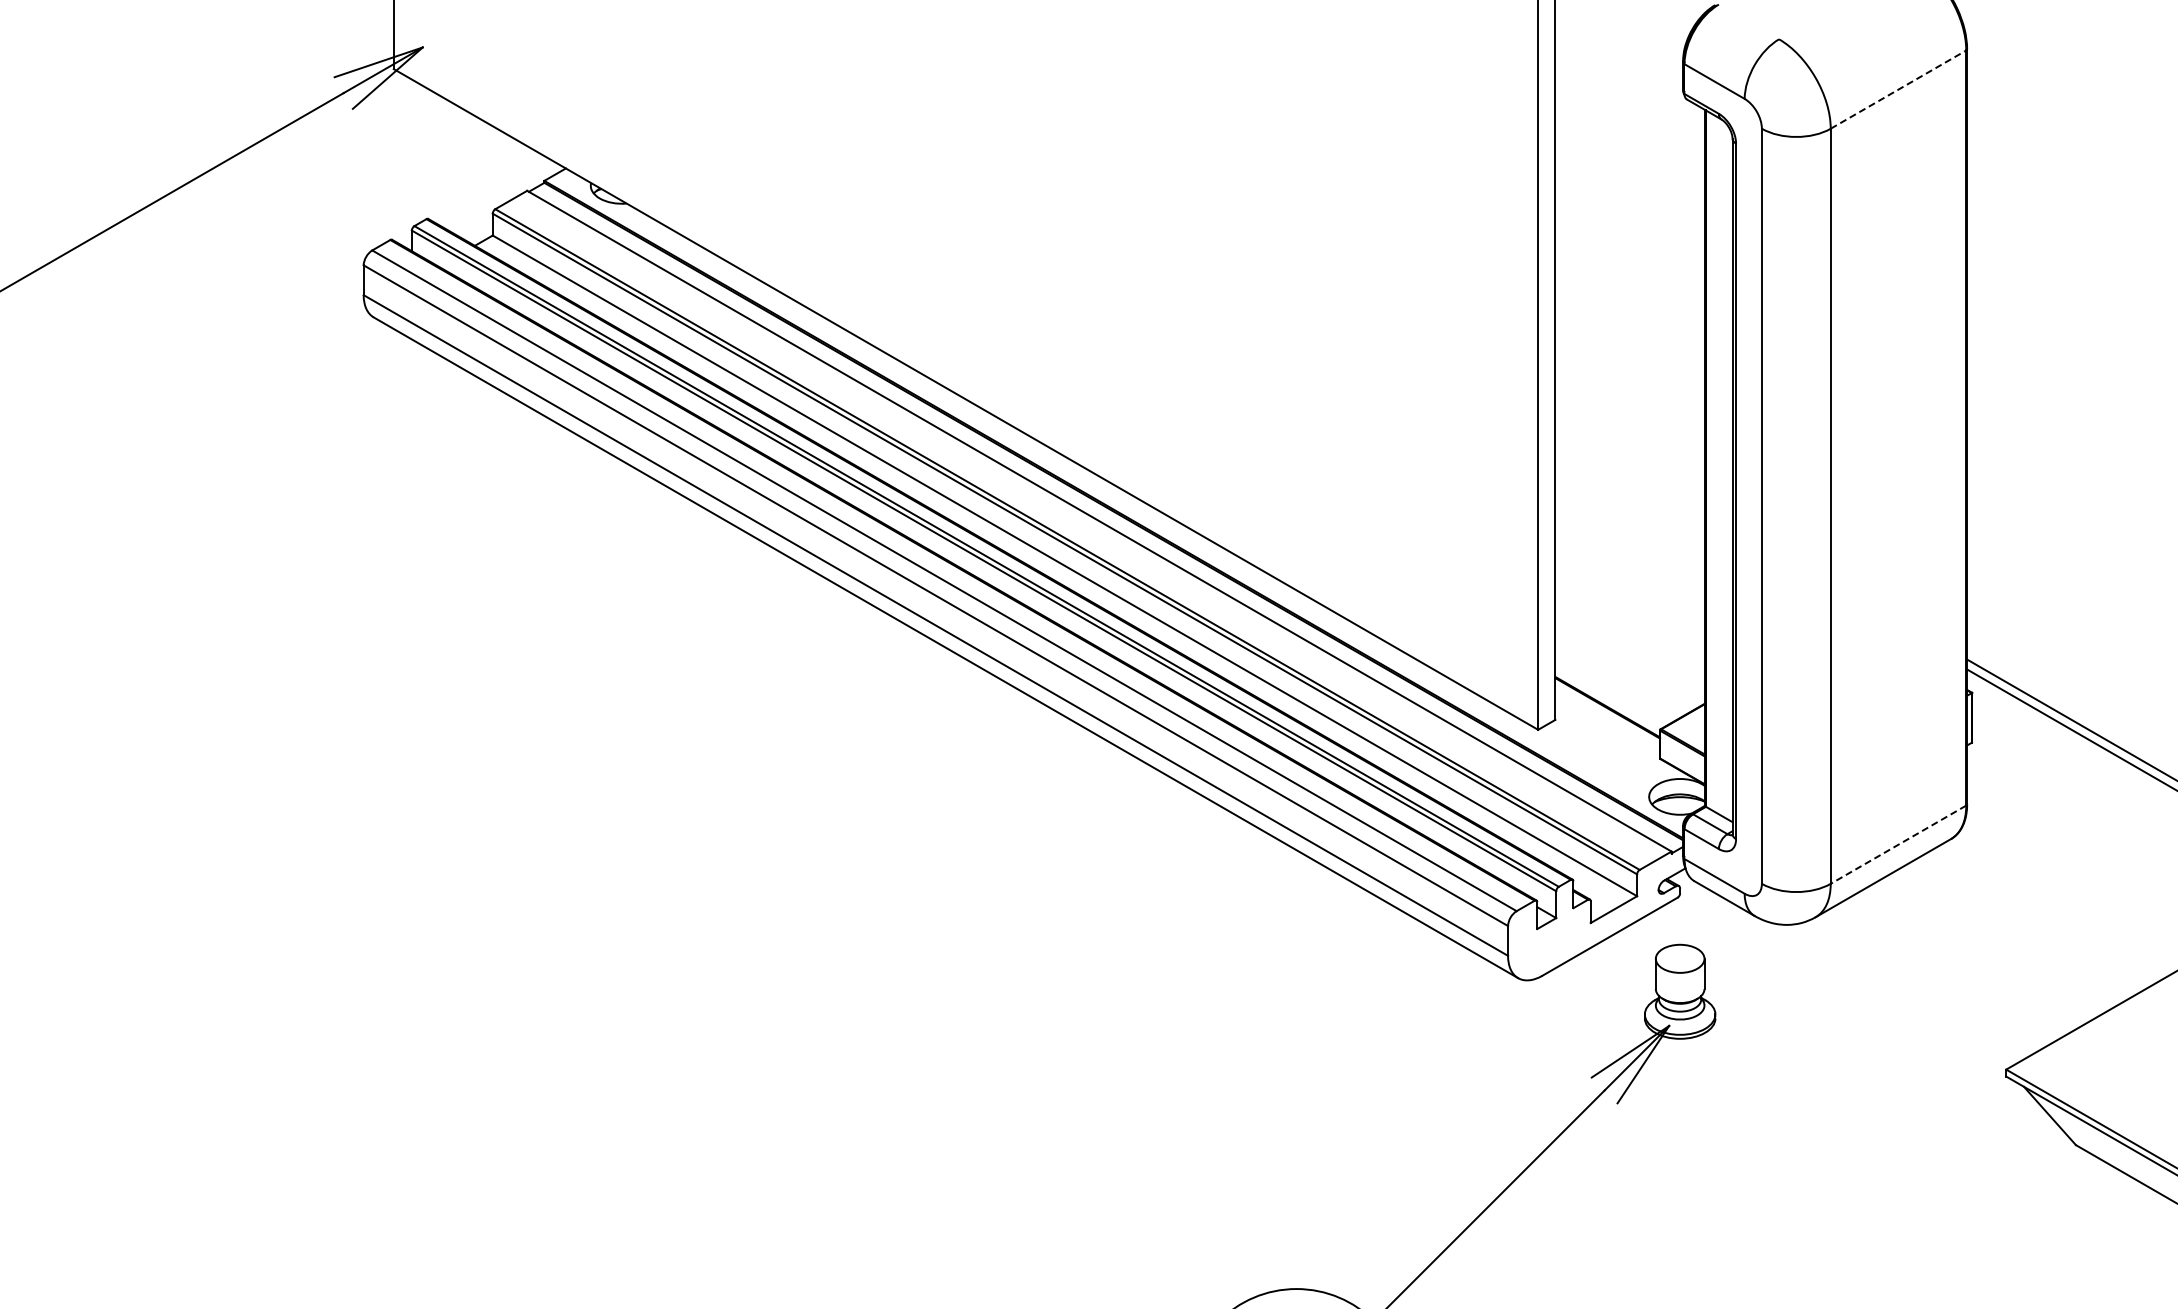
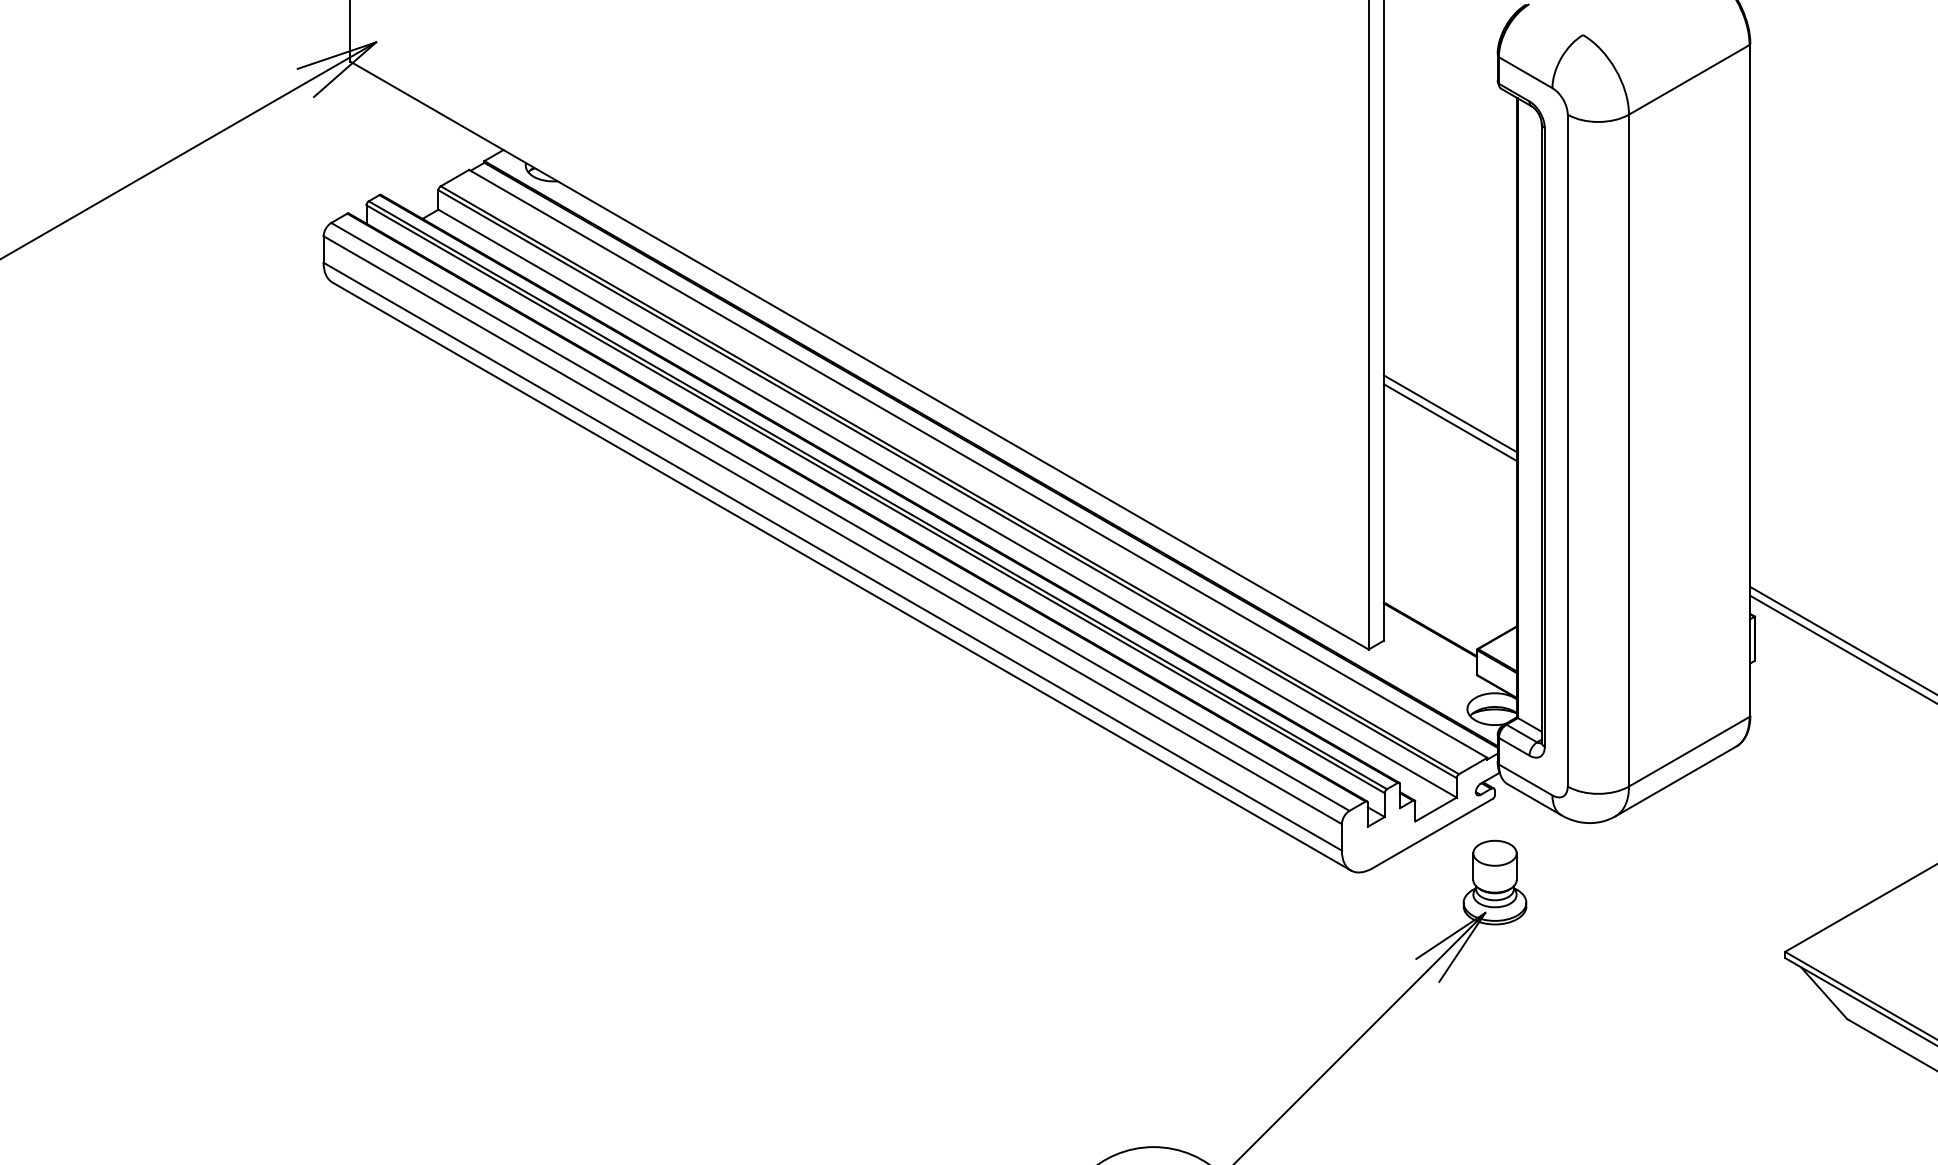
line: (1898, 89) -> (1689, 79), dashed -> solid
line: (1629, 464) -> (1449, 413), added
line: (1629, 474) -> (1449, 422), added
line: (1898, 844) -> (1689, 751), dashed -> solid

